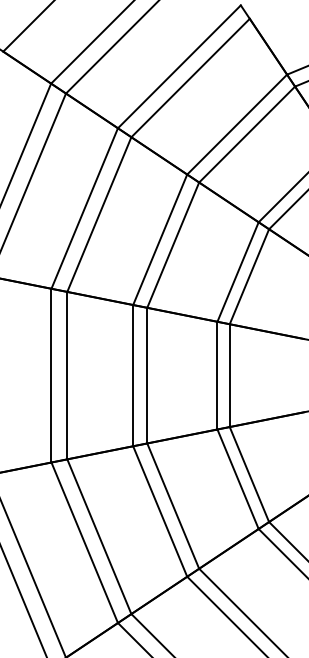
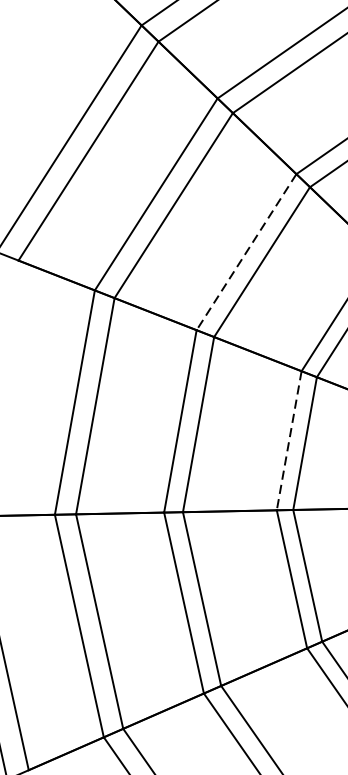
line: (160, 239) -> (246, 251), solid -> dashed
line: (217, 375) -> (289, 440), solid -> dashed

